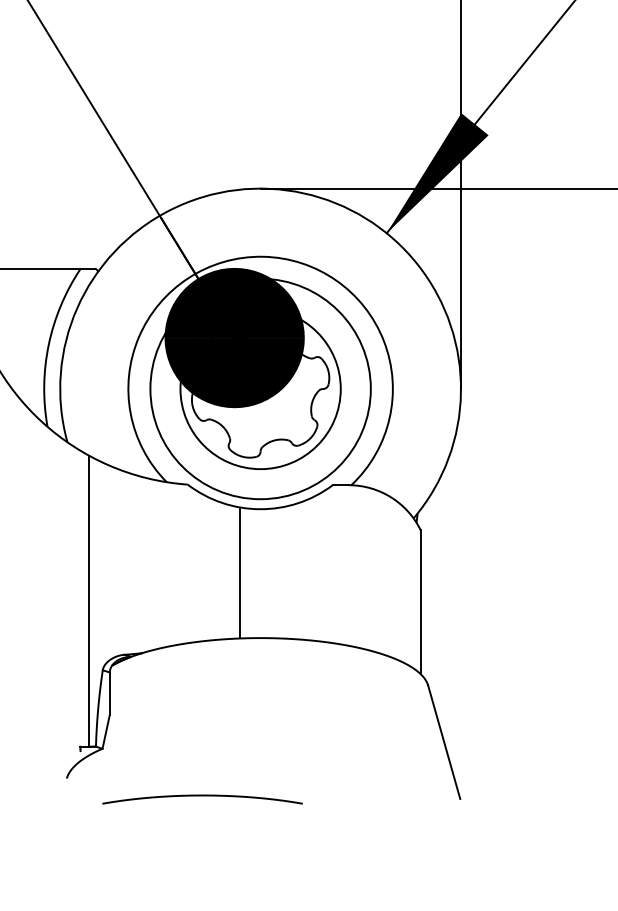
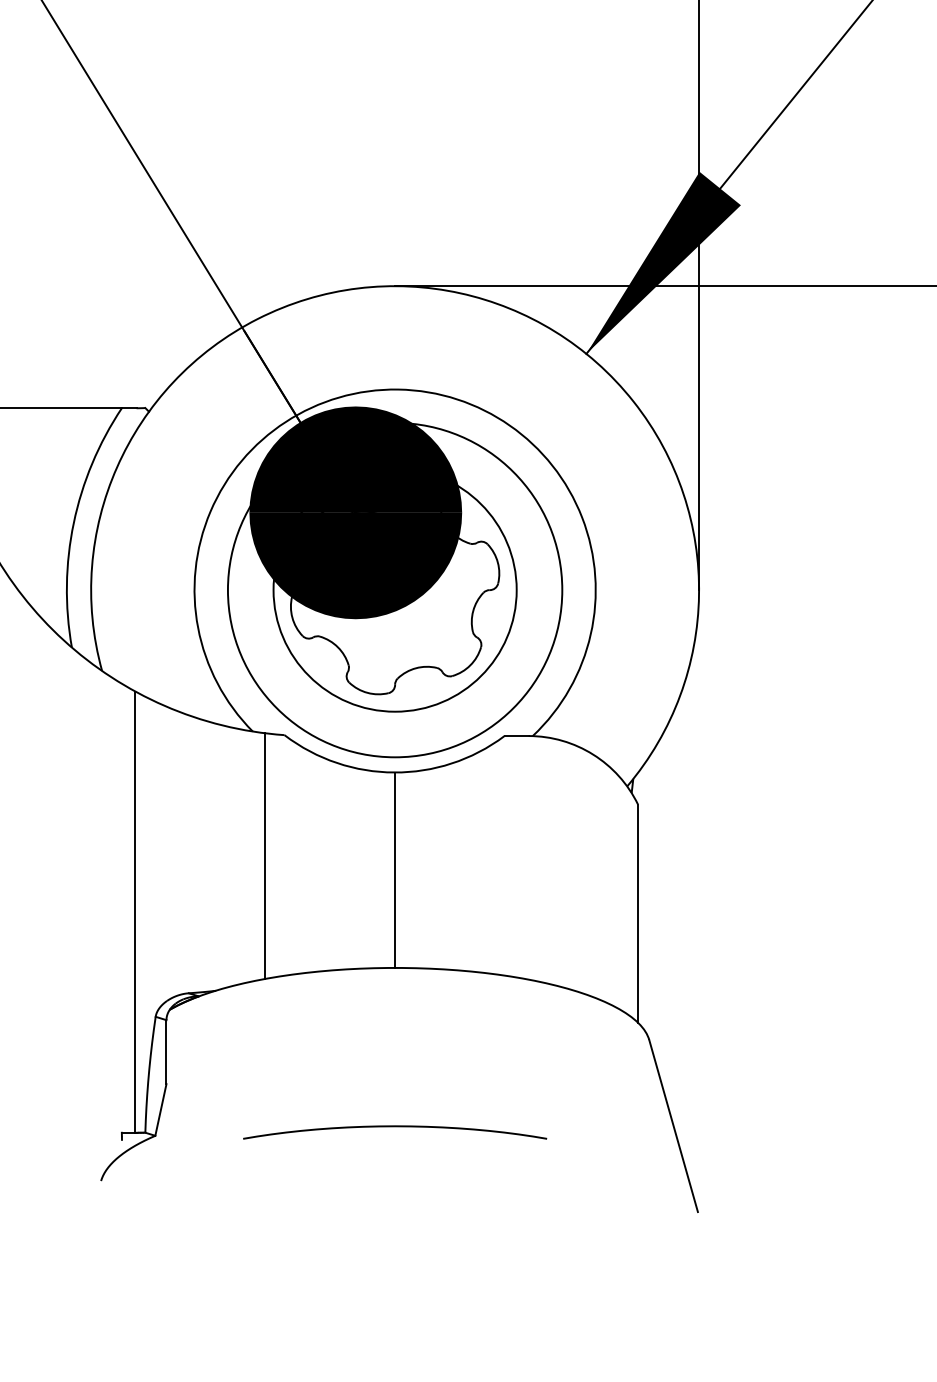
line: (174, 564) -> (264, 856), added
line: (239, 573) -> (394, 869), moved
curve: (202, 796) -> (394, 1127), moved

